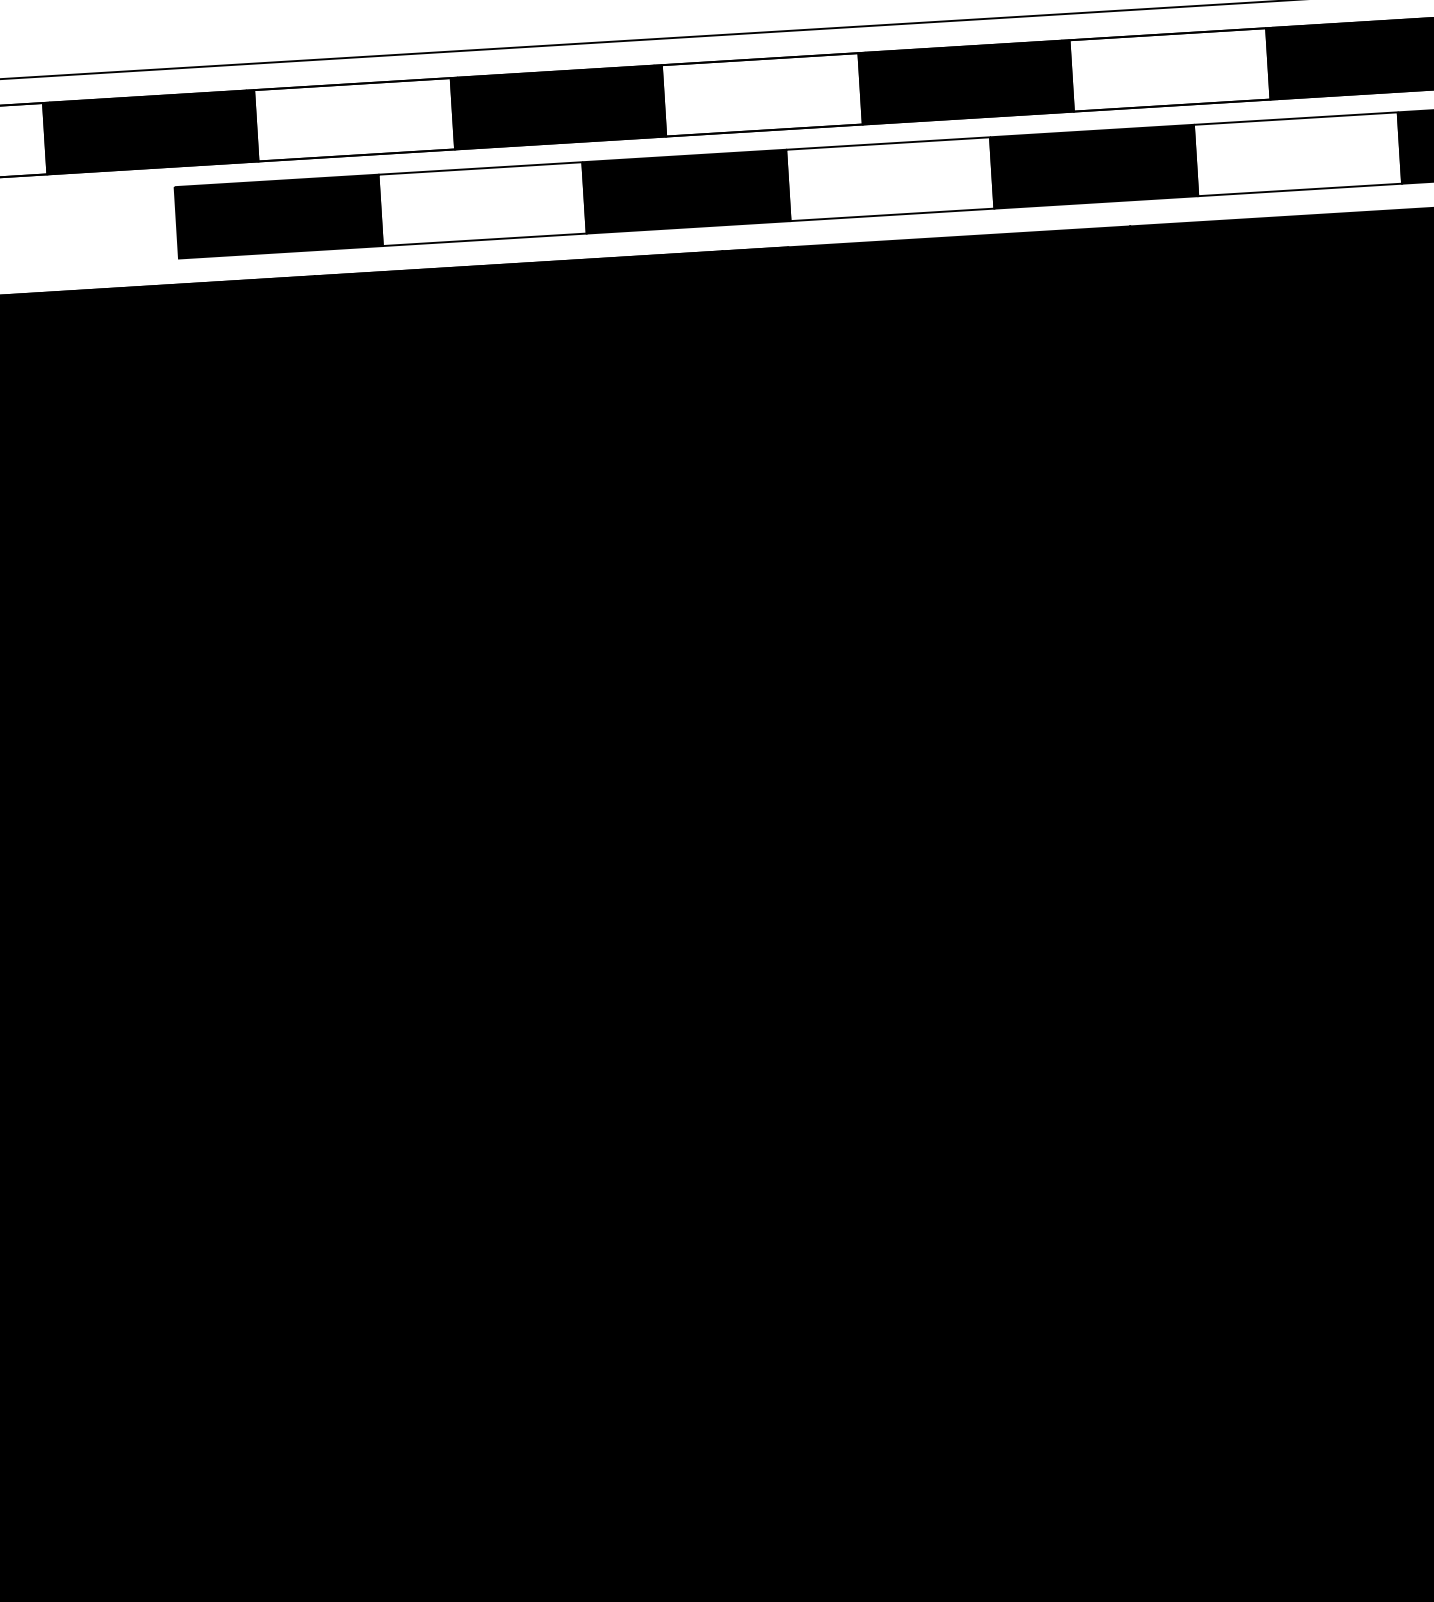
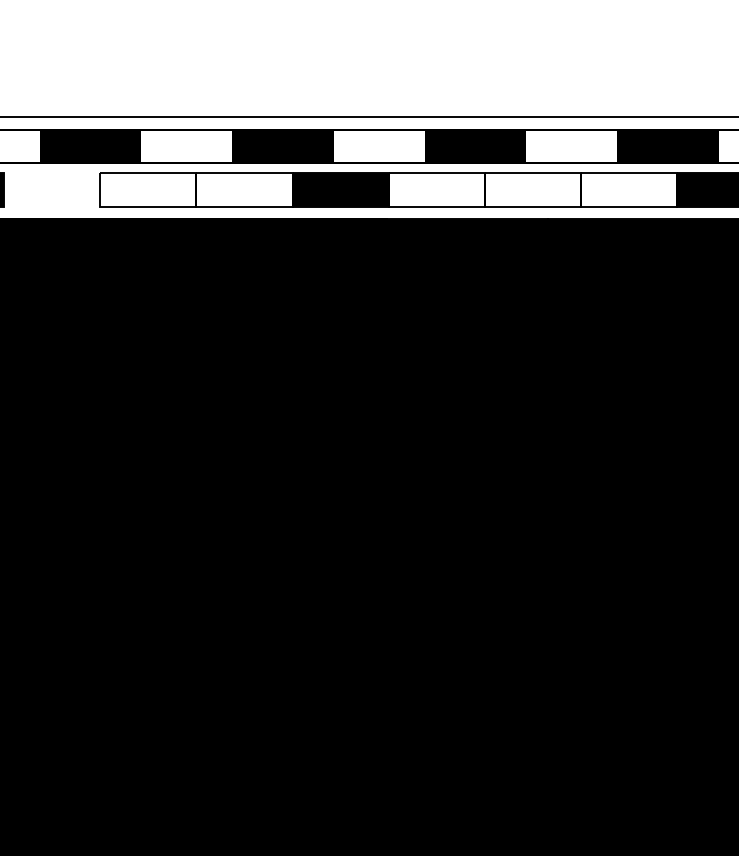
fill: (1094, 165) -> (533, 189), removed
fill: (279, 215) -> (148, 189), removed

